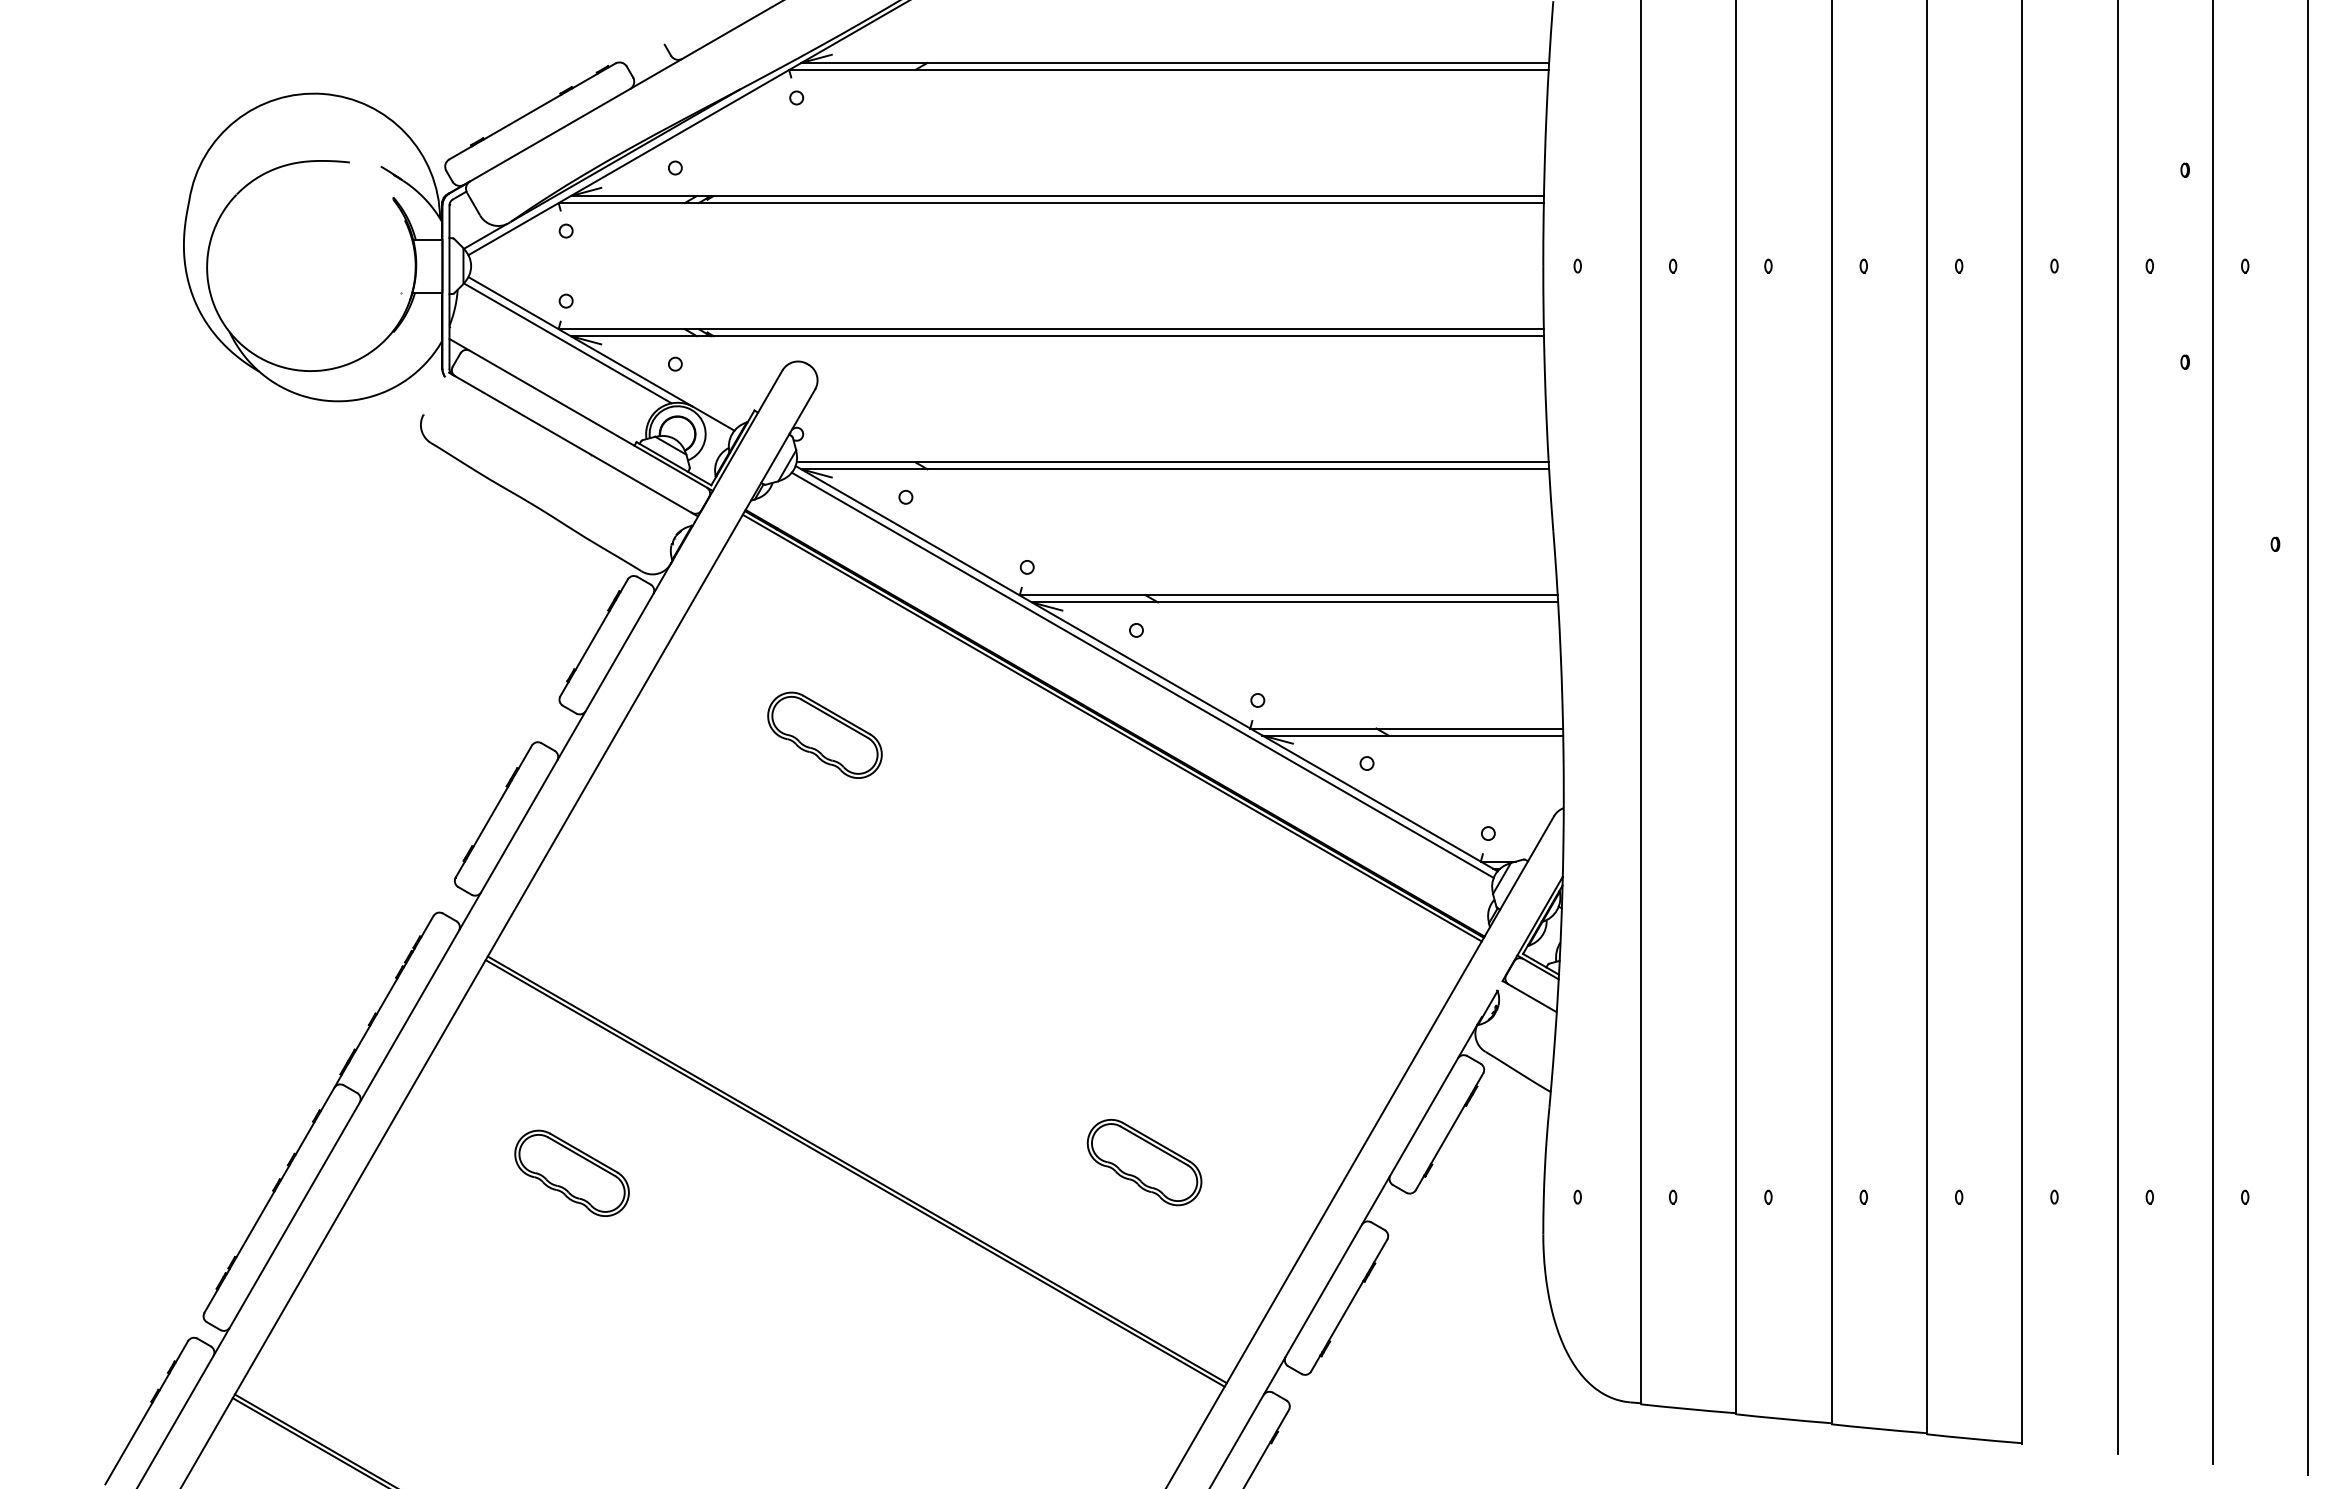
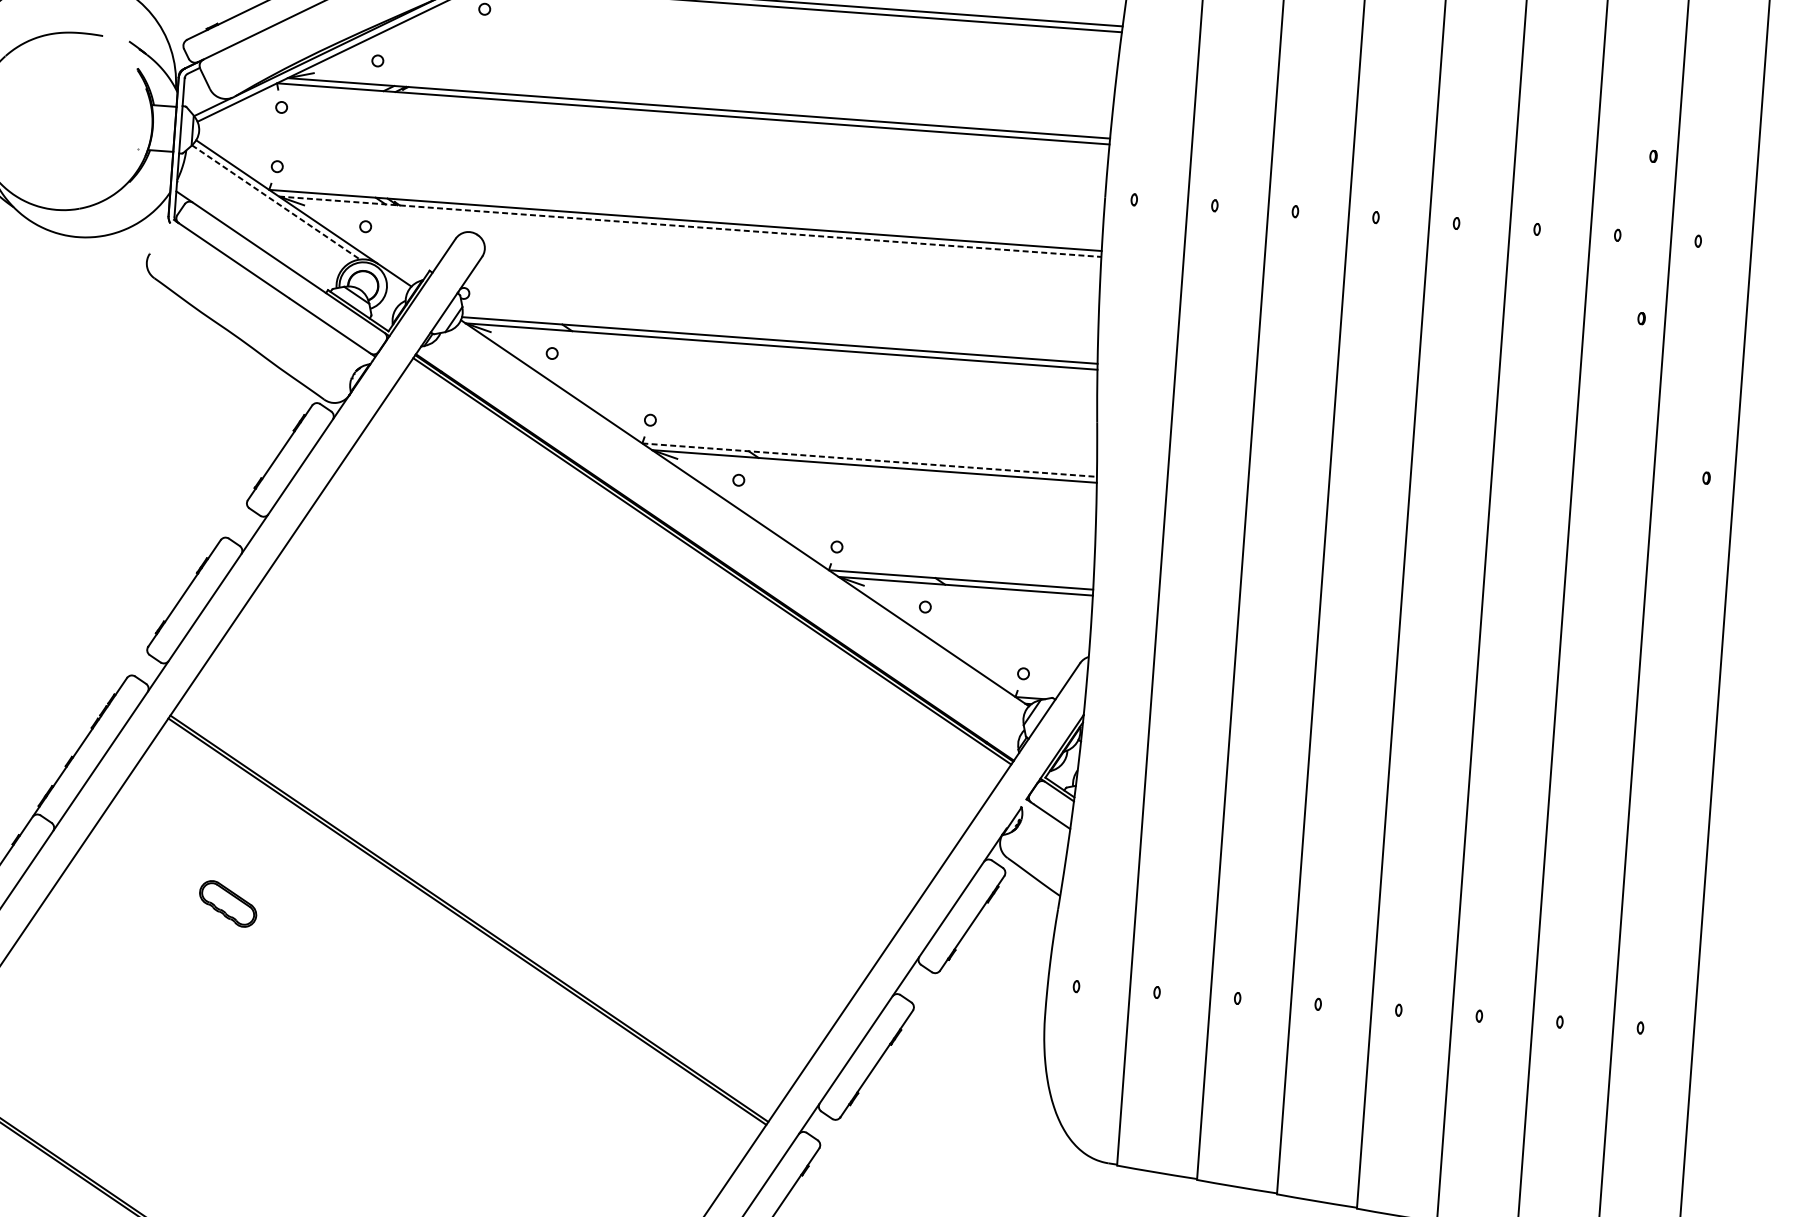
line: (1057, 336) -> (690, 227), solid -> dashed
line: (568, 343) -> (276, 202), solid -> dashed
line: (1288, 595) -> (869, 460), solid -> dashed
line: (1142, 674) -> (741, 517), removed
part: (824, 734) -> (468, 548), removed
part: (1144, 1162) -> (712, 930), removed
part: (571, 1172) -> (227, 903), size x0.6

